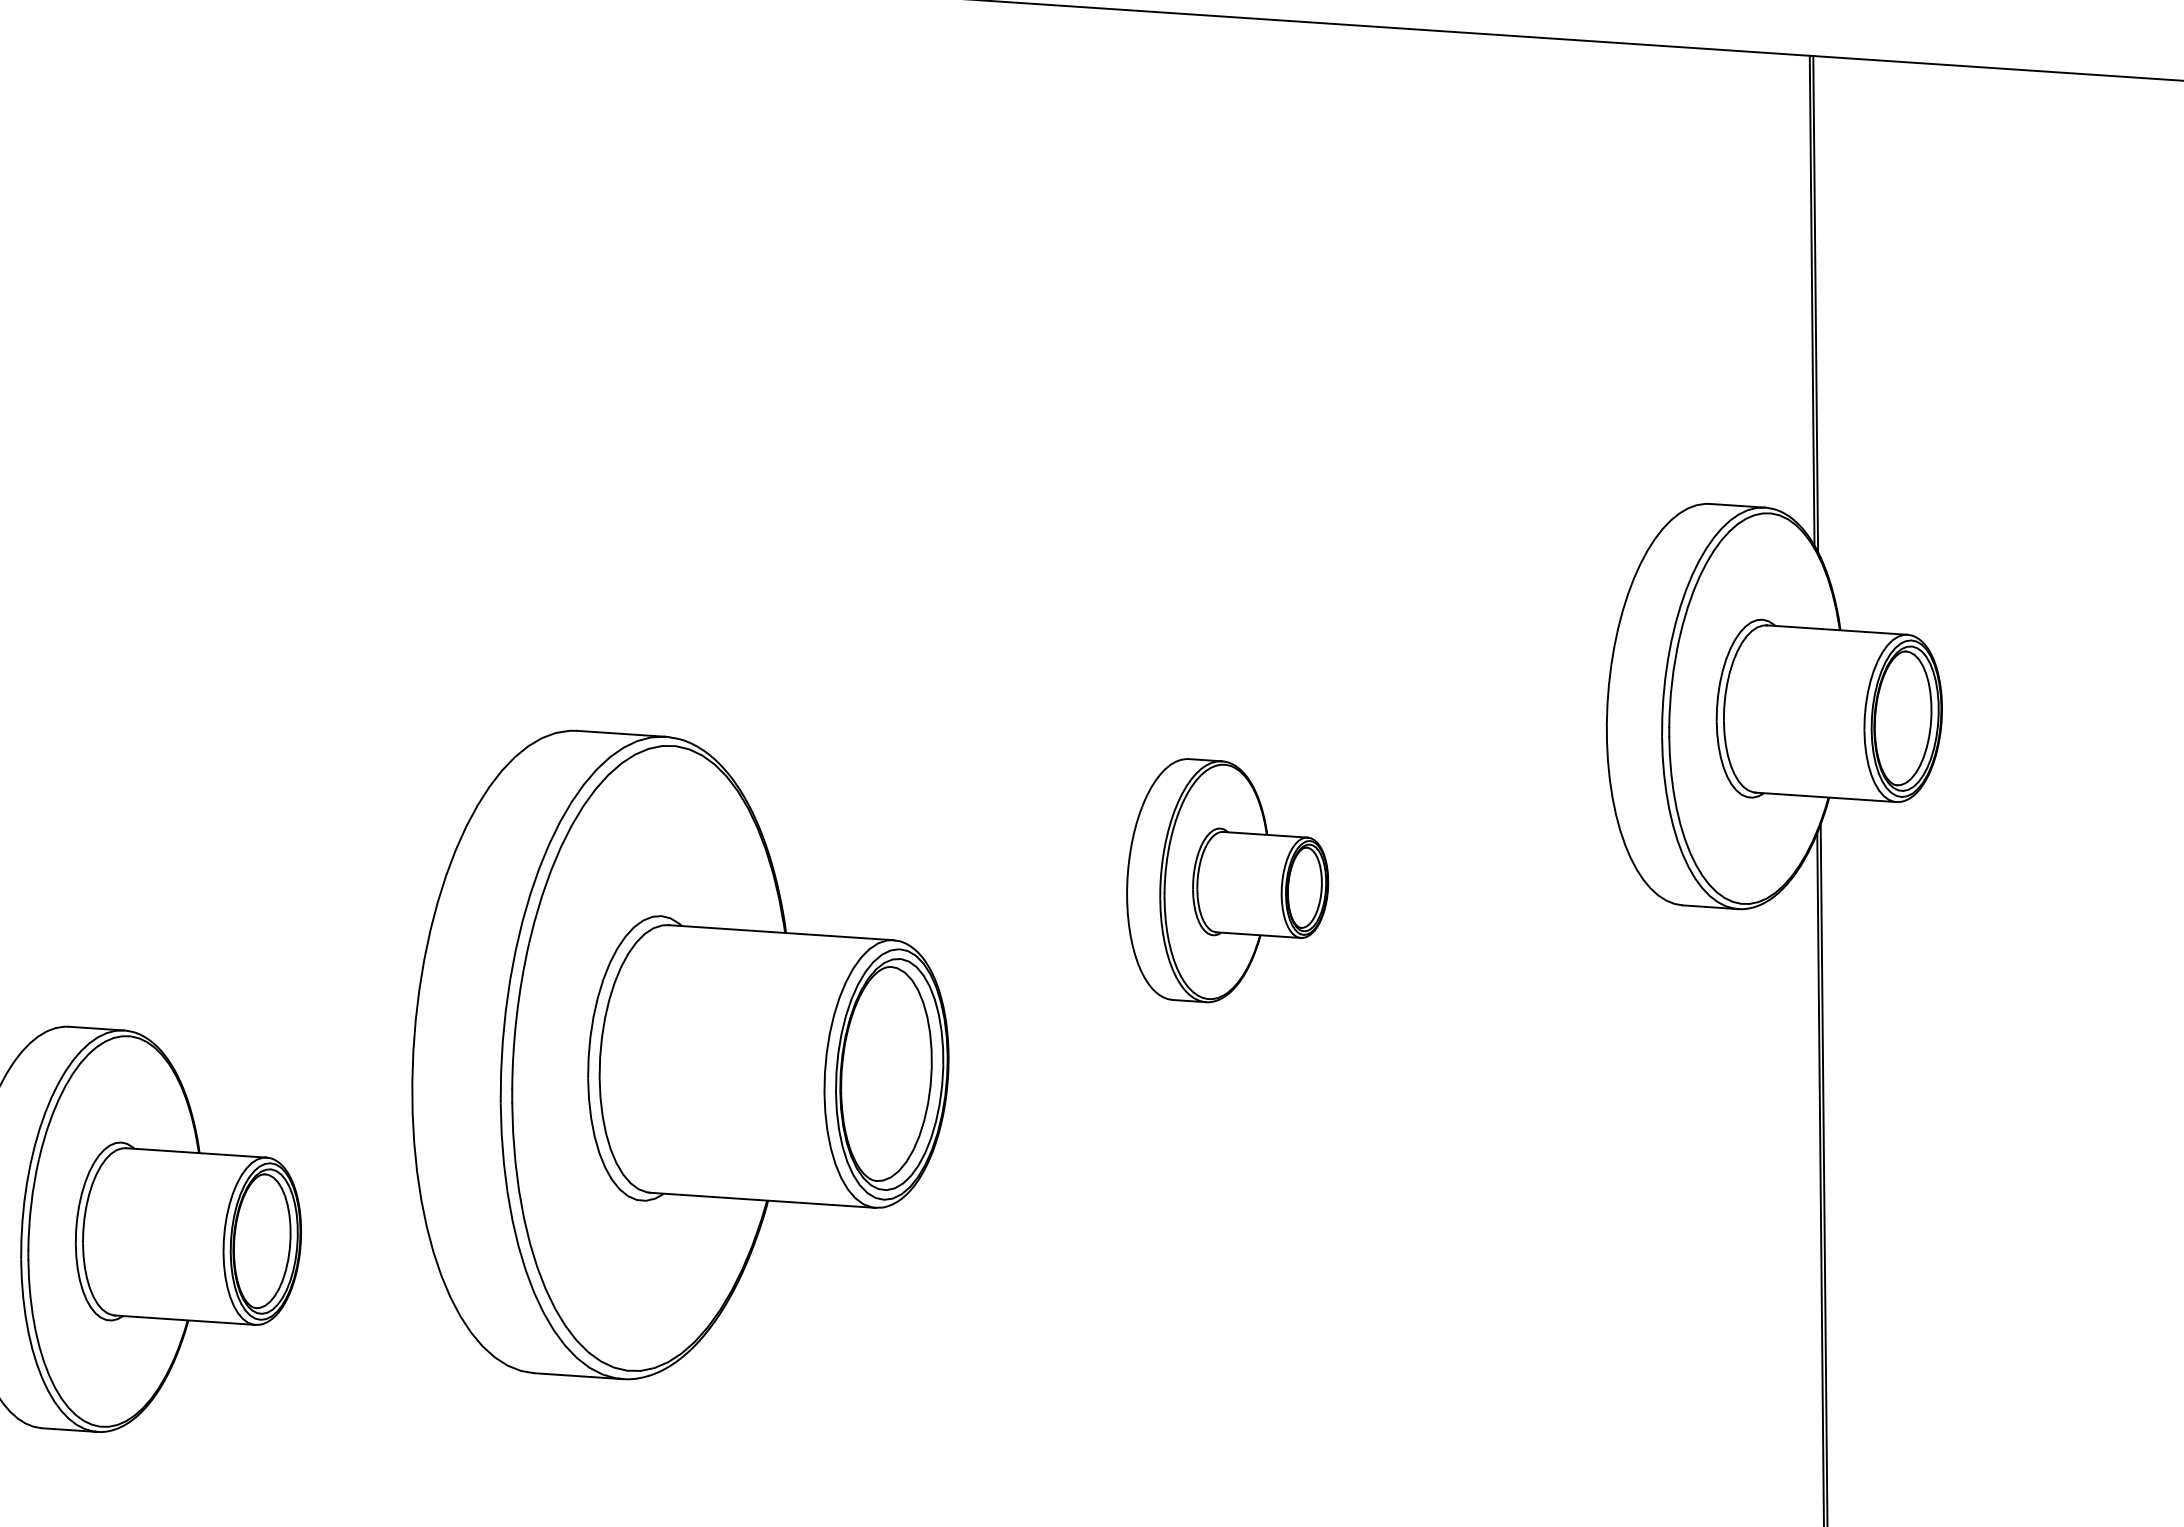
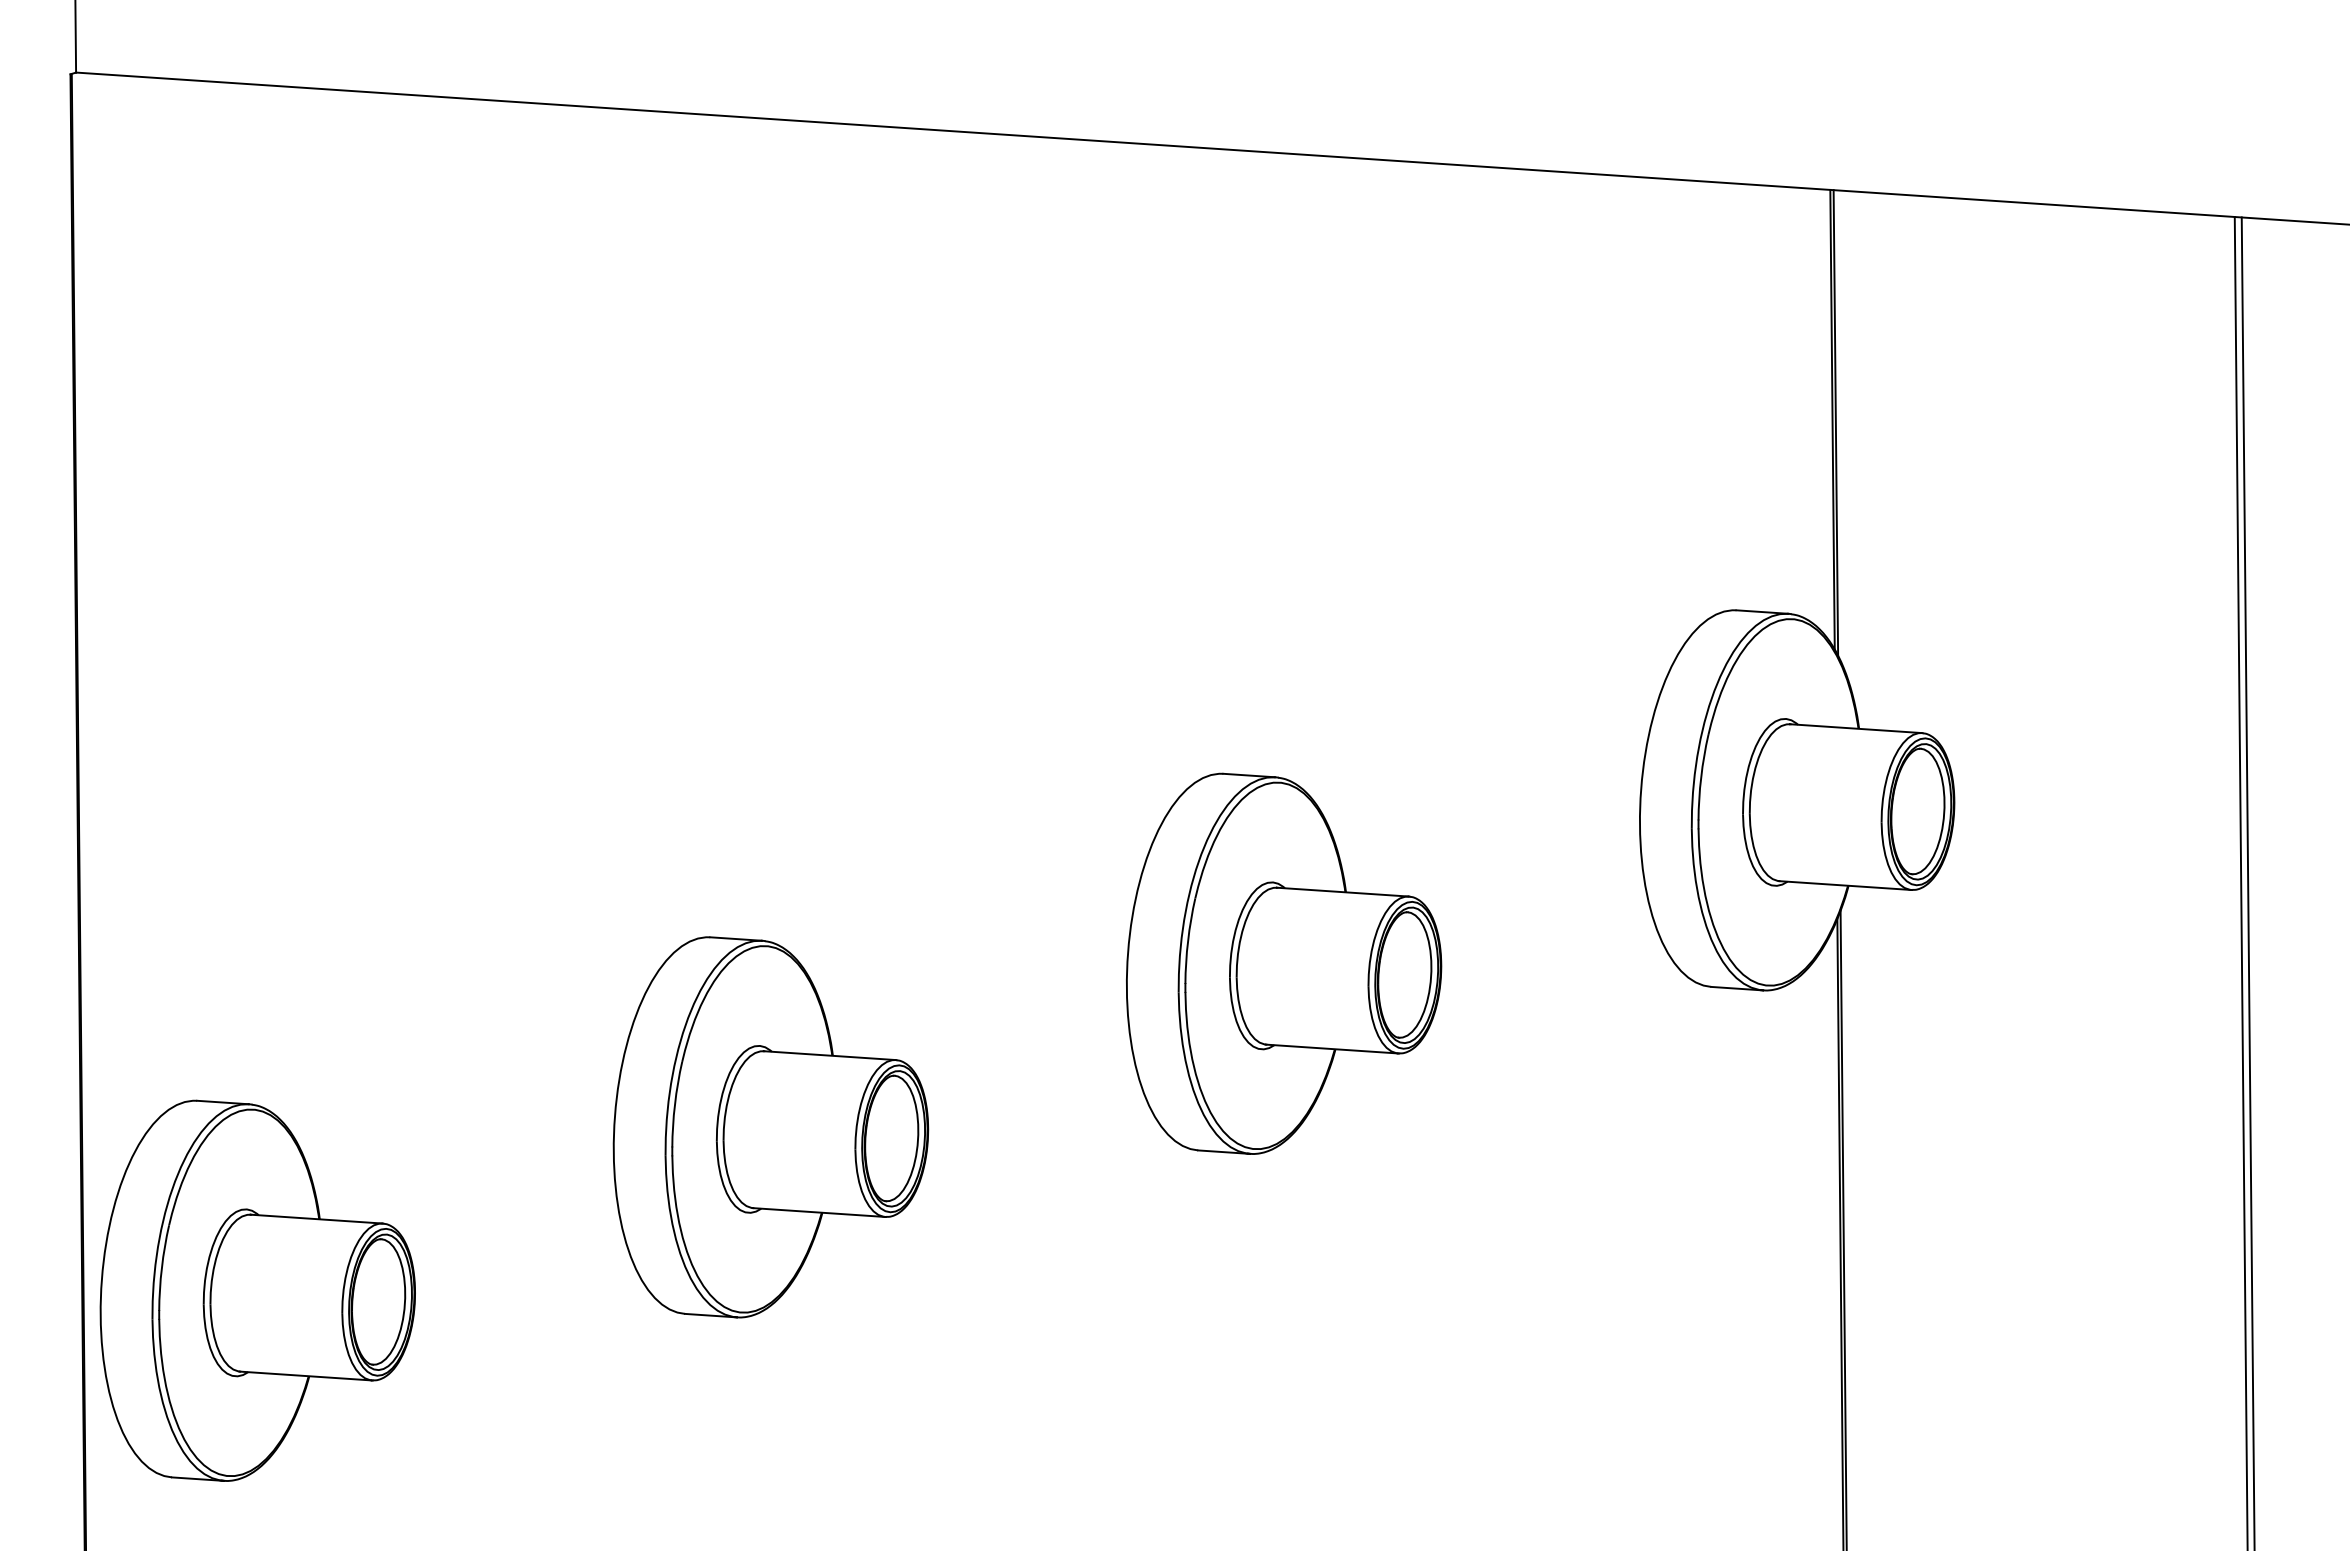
part: (1227, 880) -> (1284, 963), size x1.67
part: (680, 1055) -> (770, 1127), size x0.62

